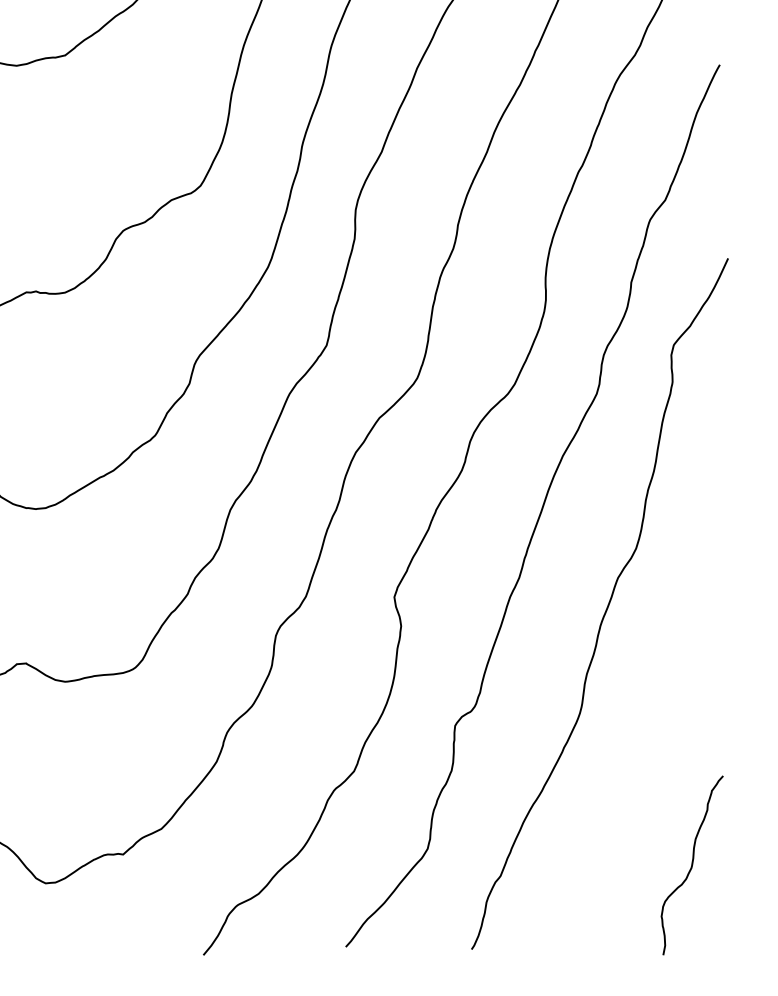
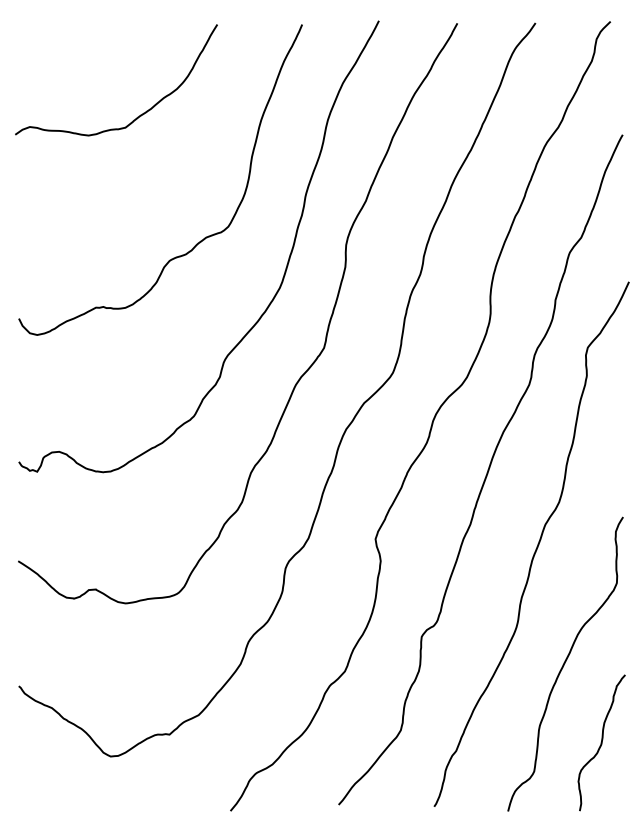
curve: (644, 760) -> (565, 663), added

